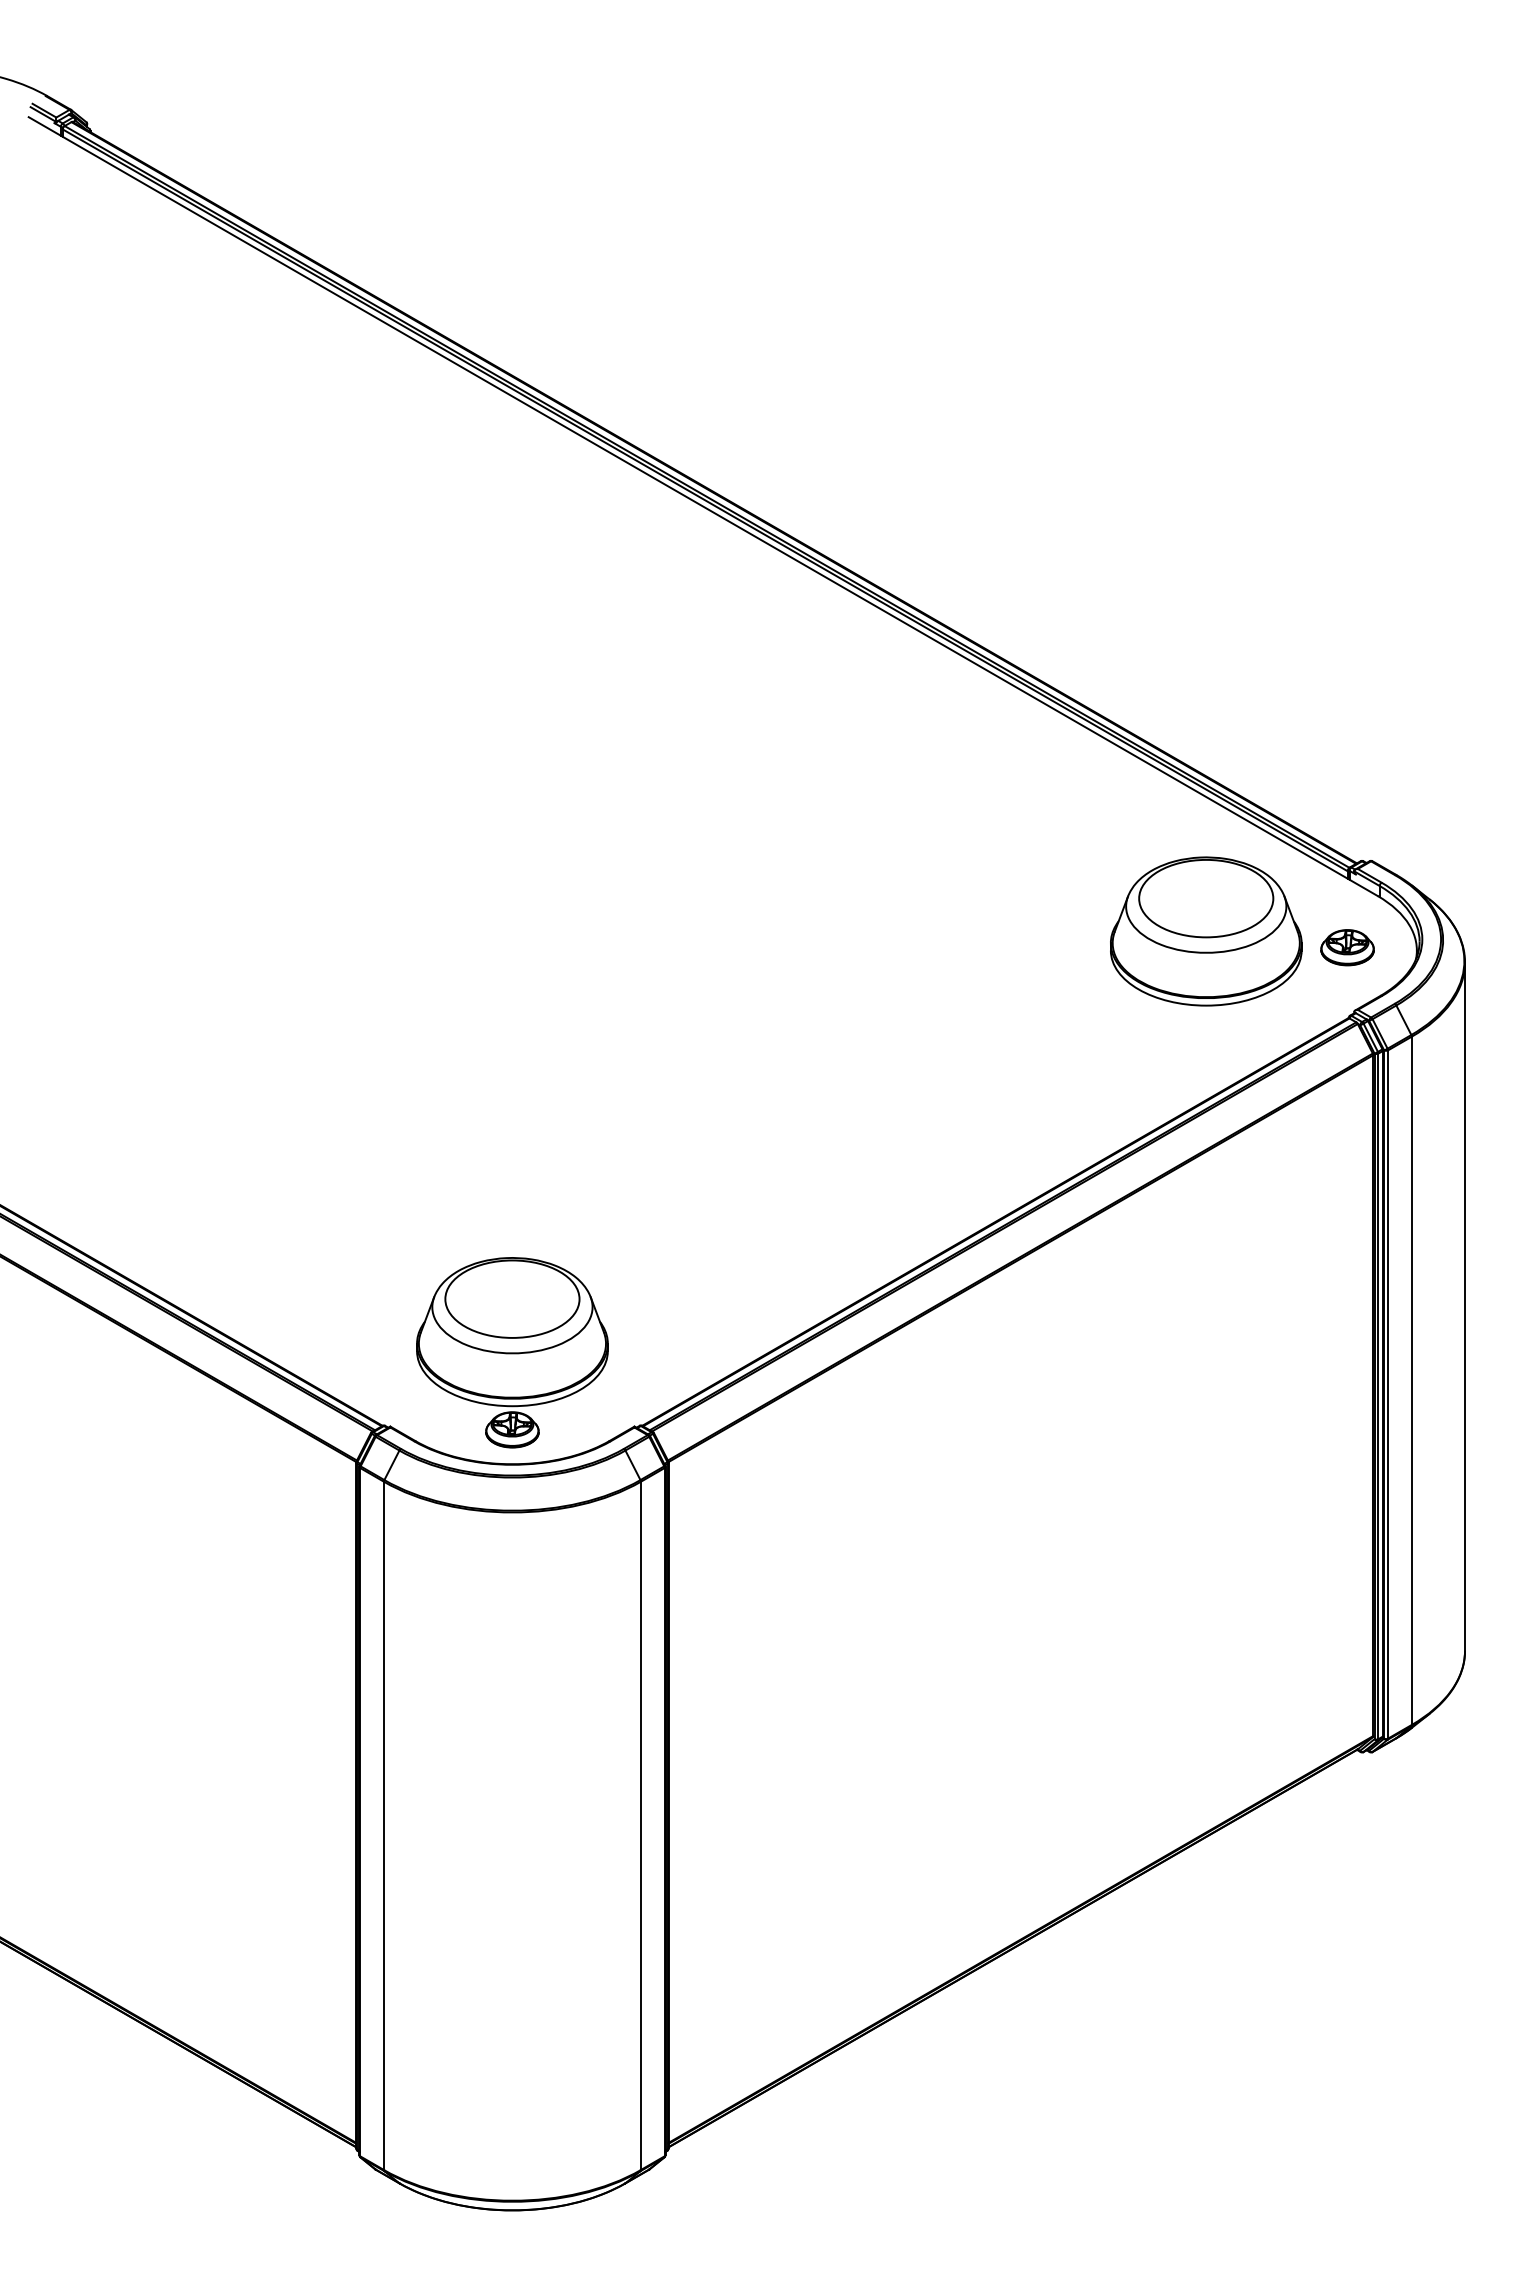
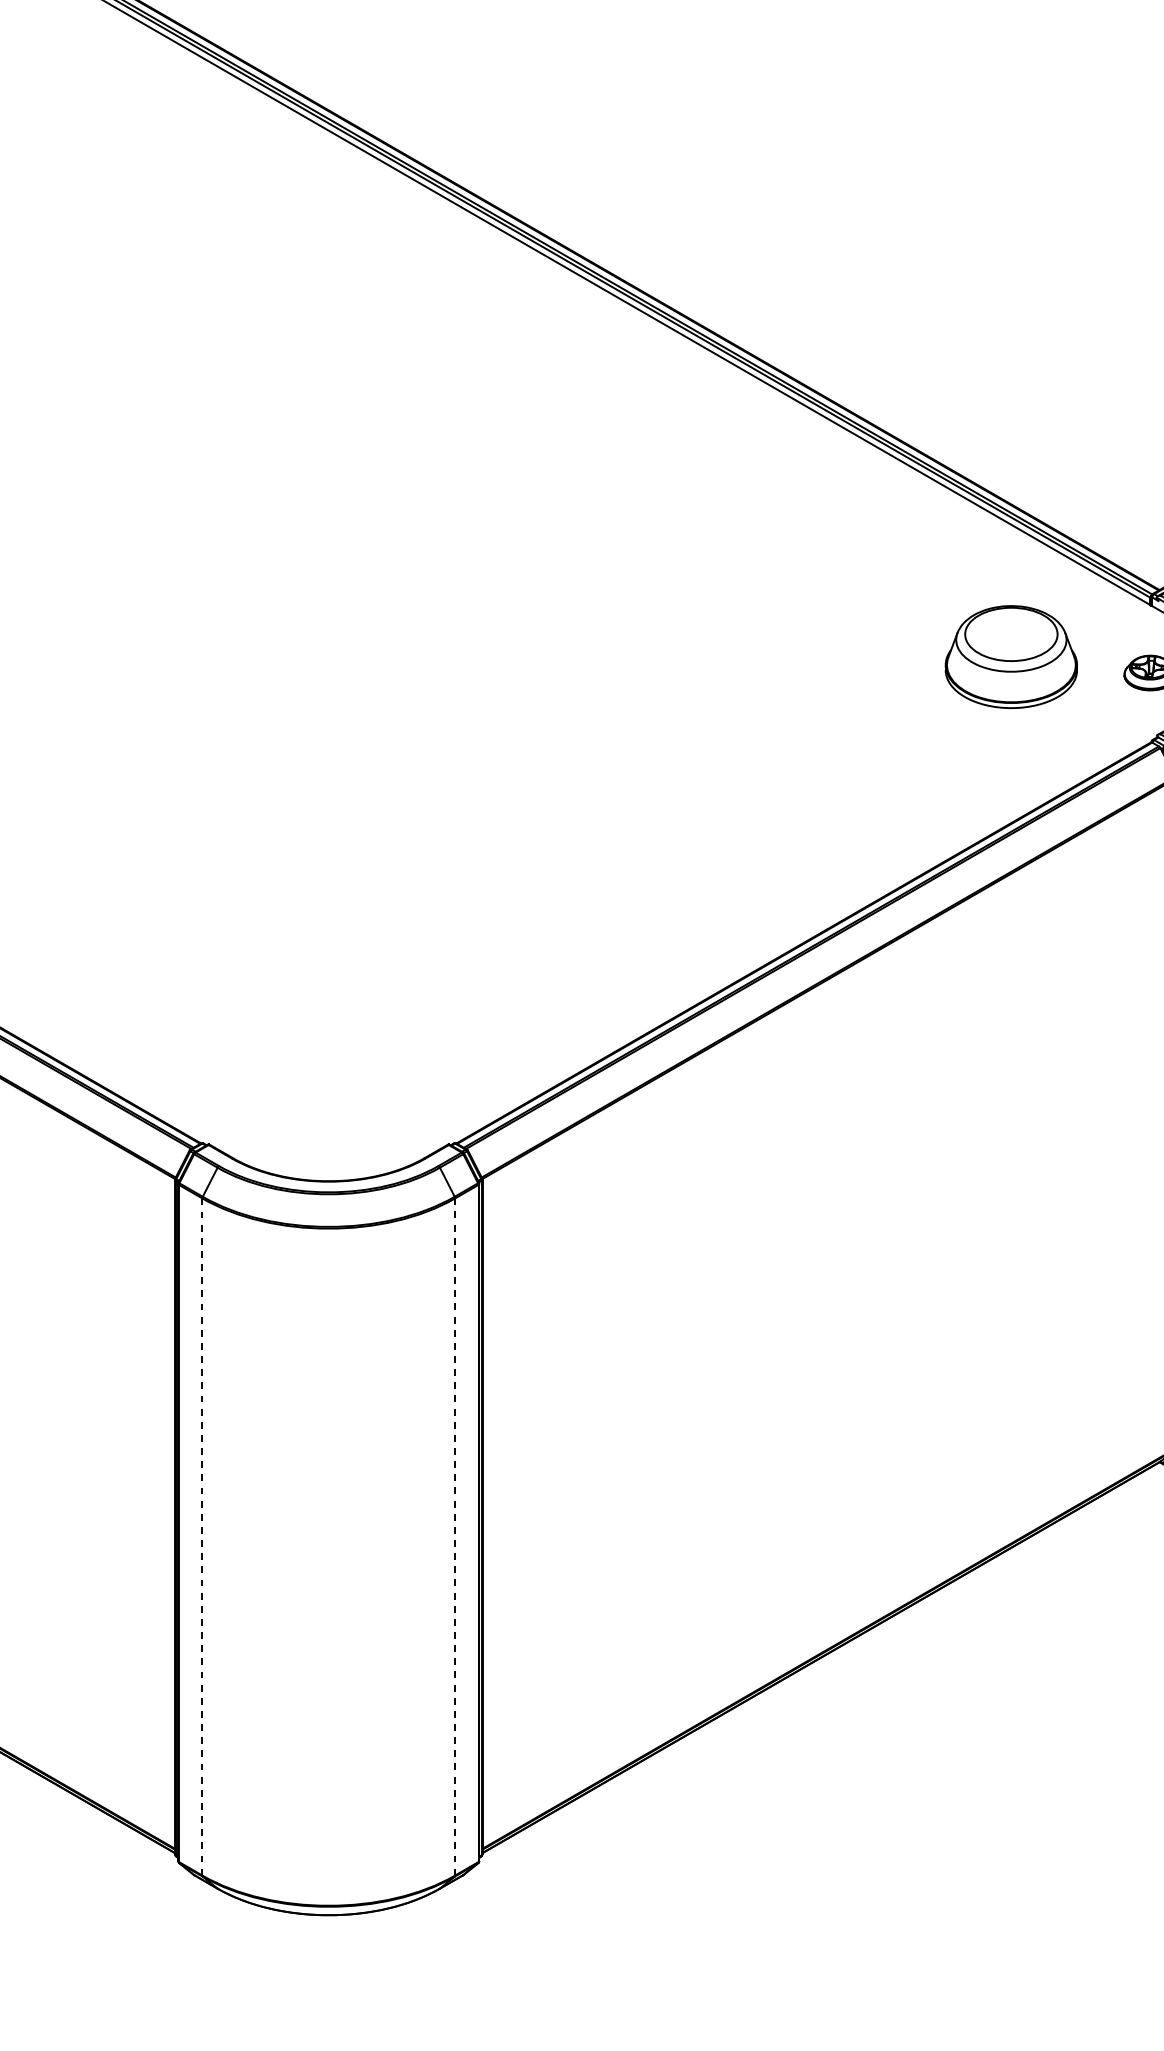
part: (1206, 931) -> (1011, 657), size x0.7
part: (512, 1352) -> (328, 1071), removed
line: (640, 1825) -> (454, 1536), solid -> dashed
line: (383, 1826) -> (201, 1537), solid -> dashed

